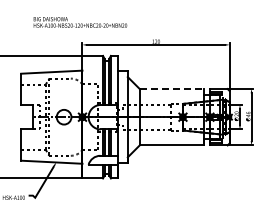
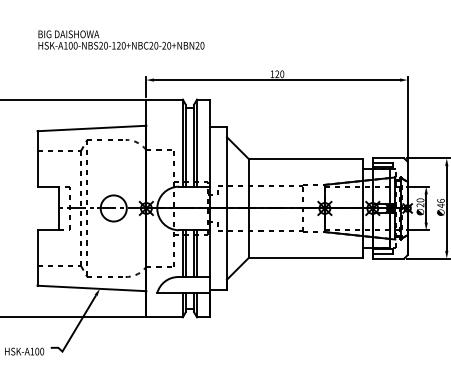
text: (80, 22) -> (121, 40), moved
line: (172, 89) -> (306, 159), dashed -> solid

